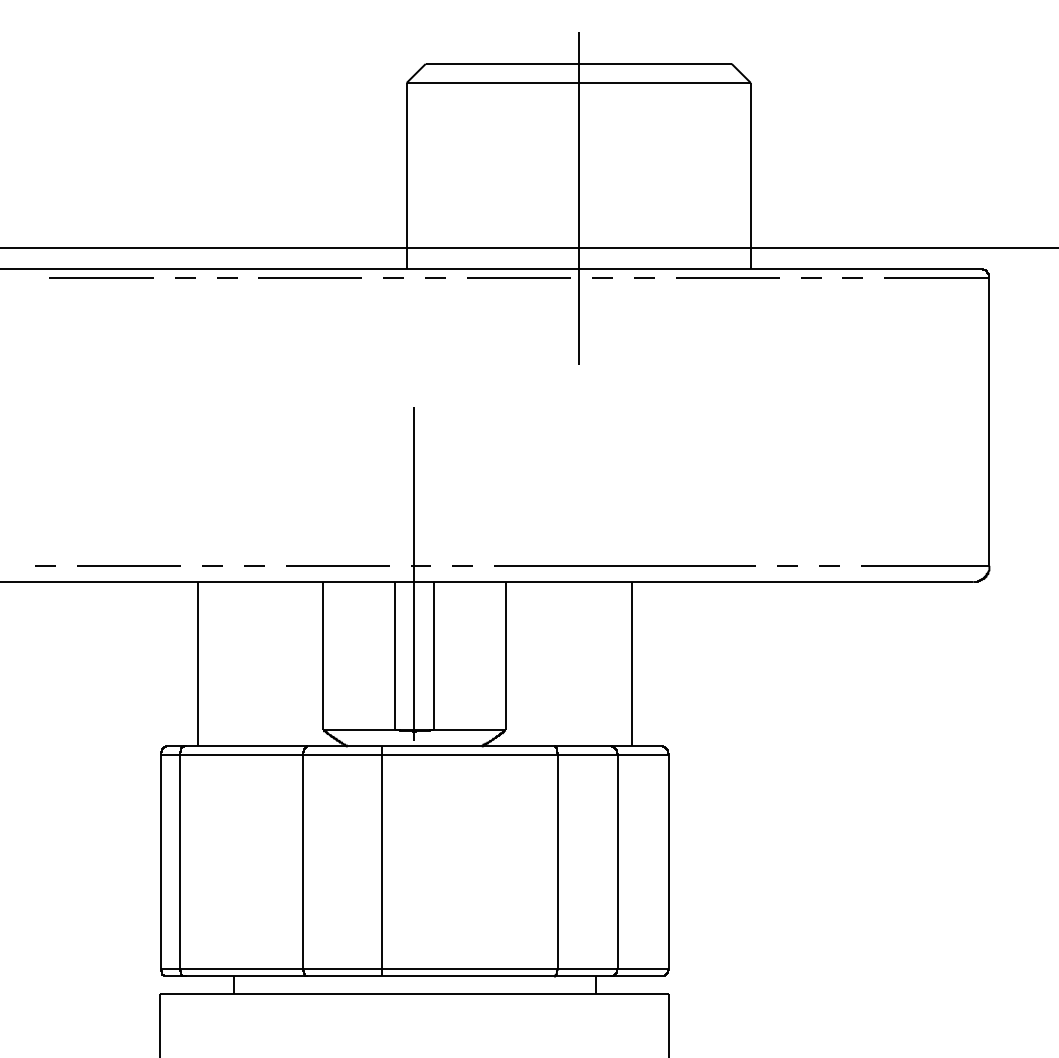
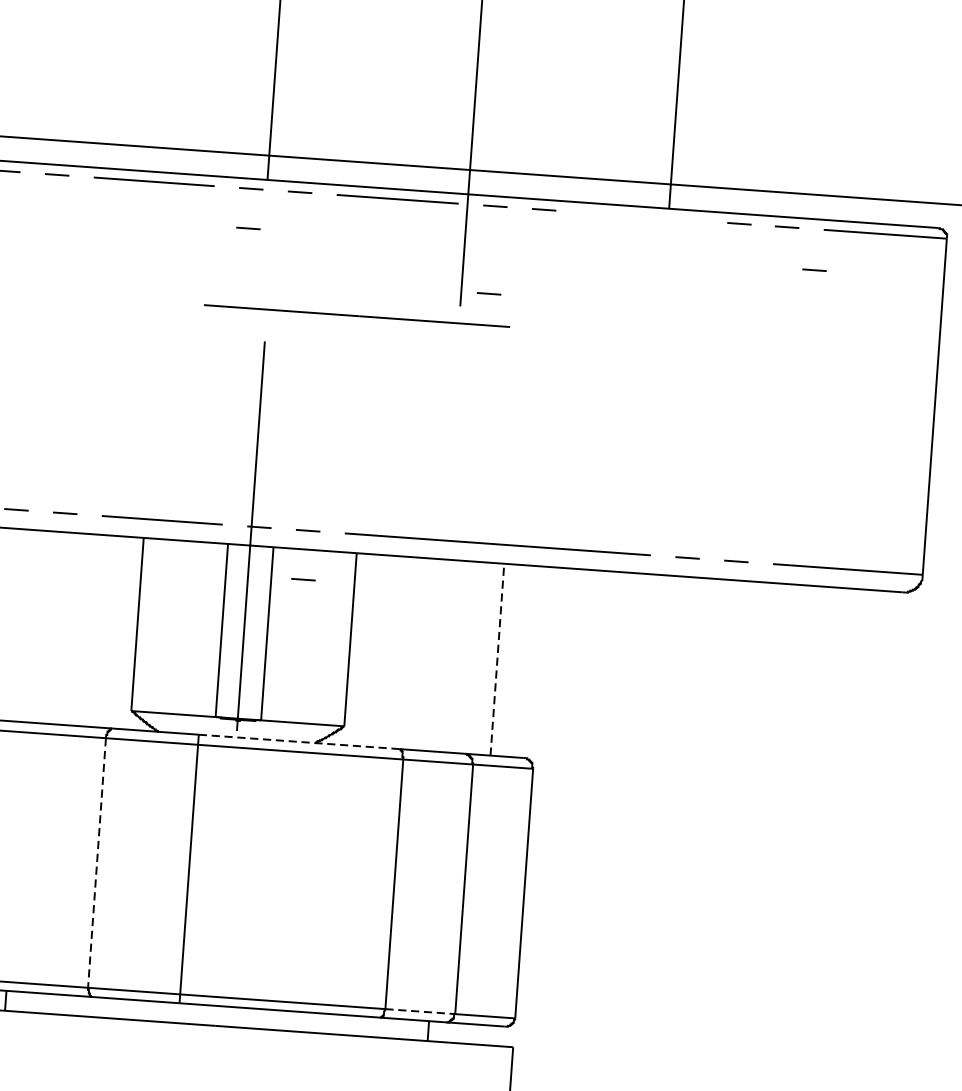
line: (727, 277) -> (641, 216), removed
line: (393, 311) -> (248, 228), added
line: (878, 312) -> (814, 269), added
line: (602, 352) -> (489, 293), added
line: (490, 379) -> (356, 315), added
line: (461, 607) -> (303, 579), added
line: (631, 663) -> (496, 658), solid -> dashed
line: (468, 746) -> (299, 742), solid -> dashed
line: (303, 861) -> (97, 862), solid -> dashed
line: (587, 968) -> (420, 1011), solid -> dashed

